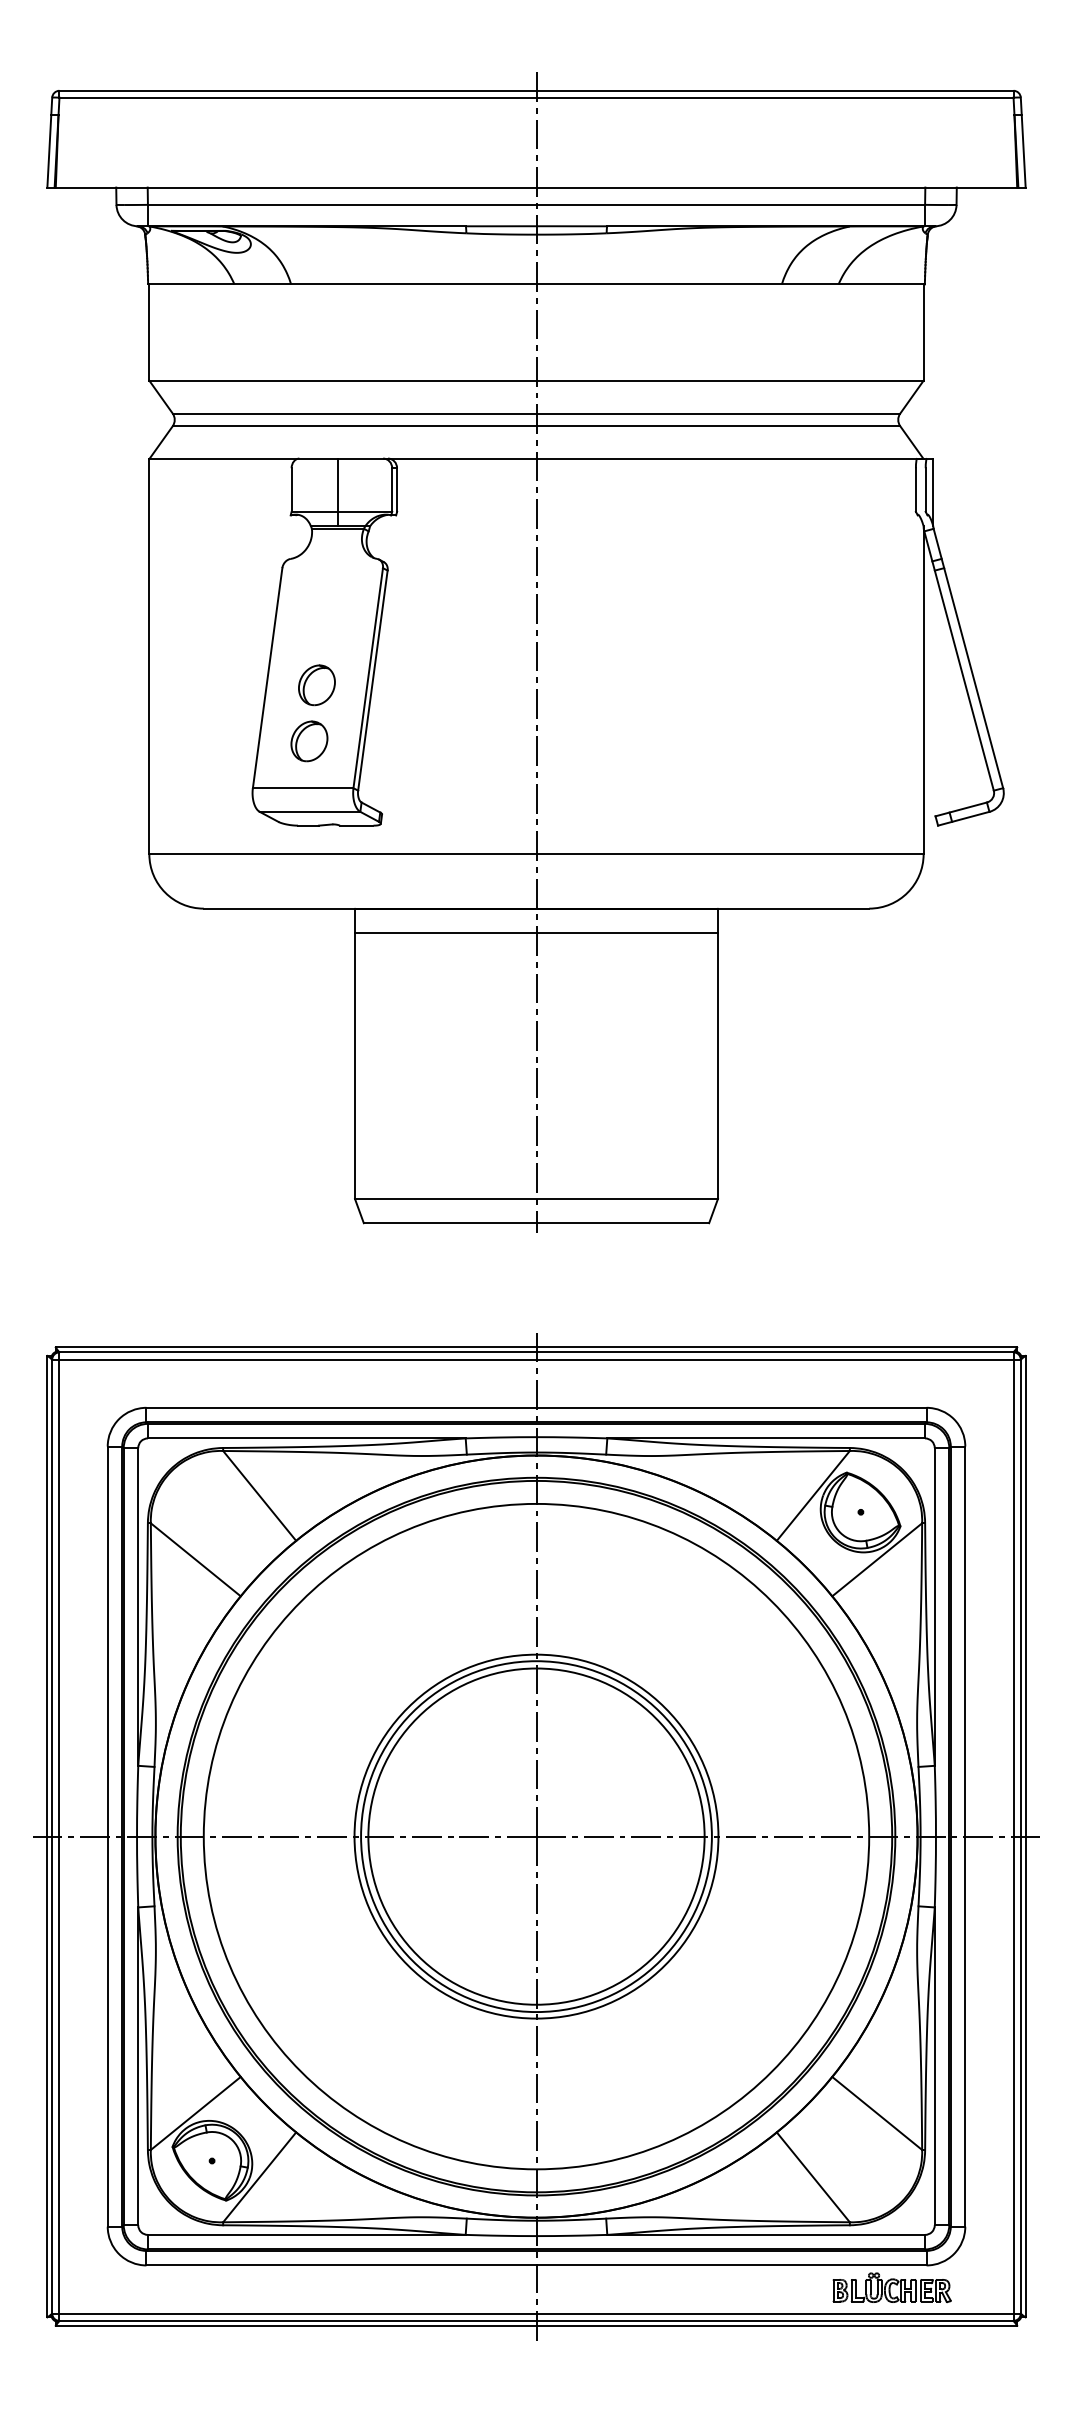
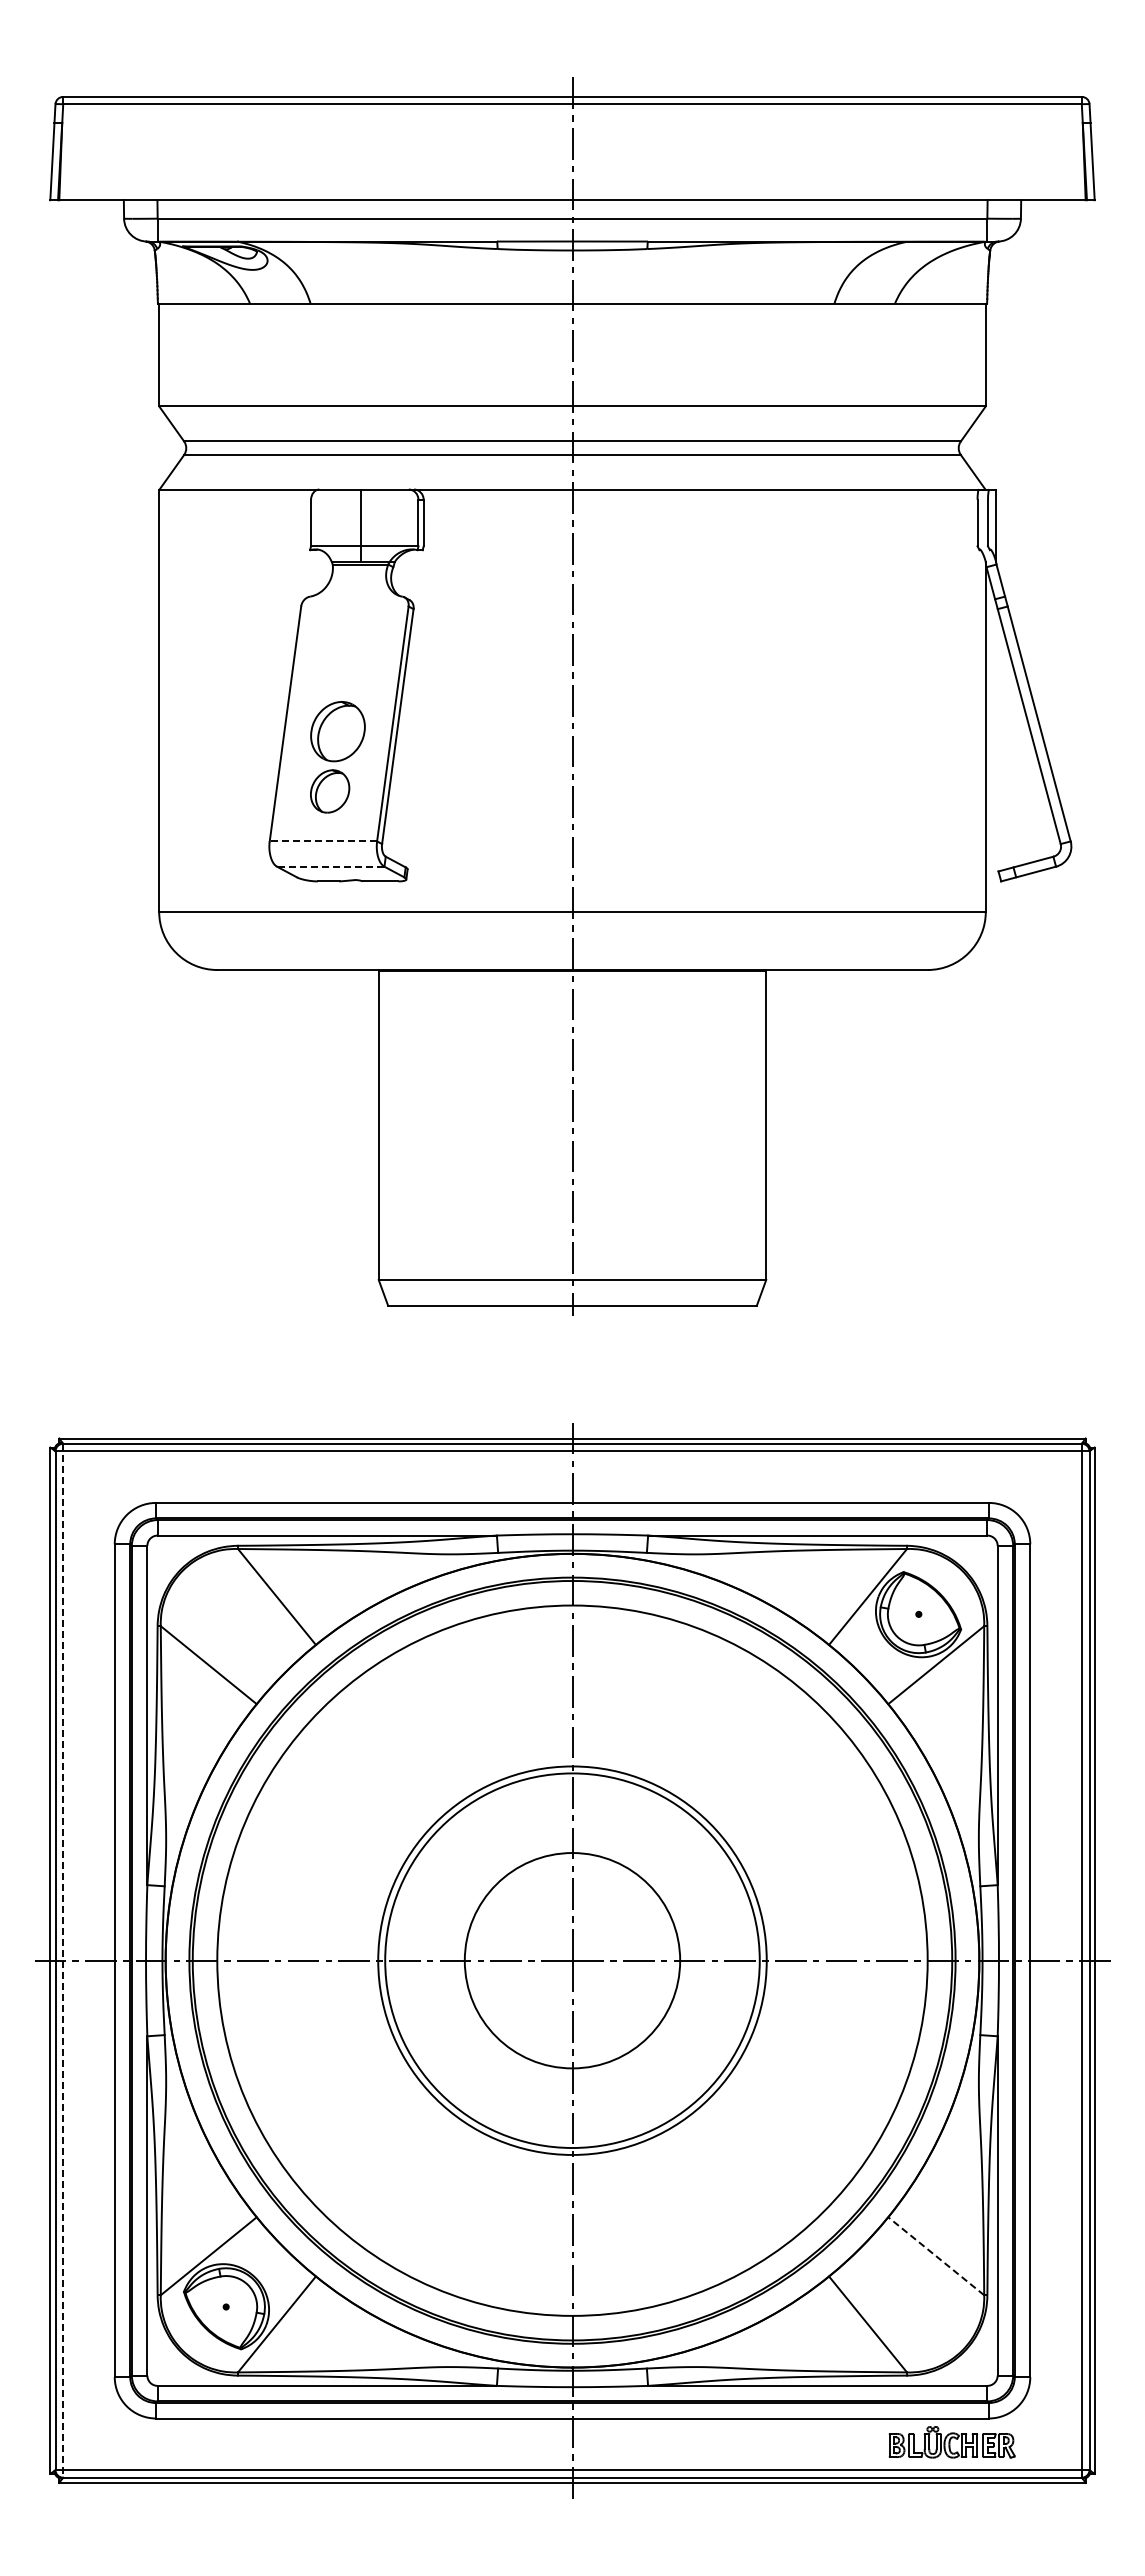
part: (317, 685) -> (338, 731), size x1.4
line: (303, 788) -> (323, 841), solid -> dashed
line: (309, 811) -> (330, 866), solid -> dashed
line: (536, 932) -> (572, 995), removed
circle: (536, 1836) -> (572, 1960), size x0.6
line: (59, 1837) -> (63, 1961), solid -> dashed
line: (877, 2113) -> (936, 2256), solid -> dashed

